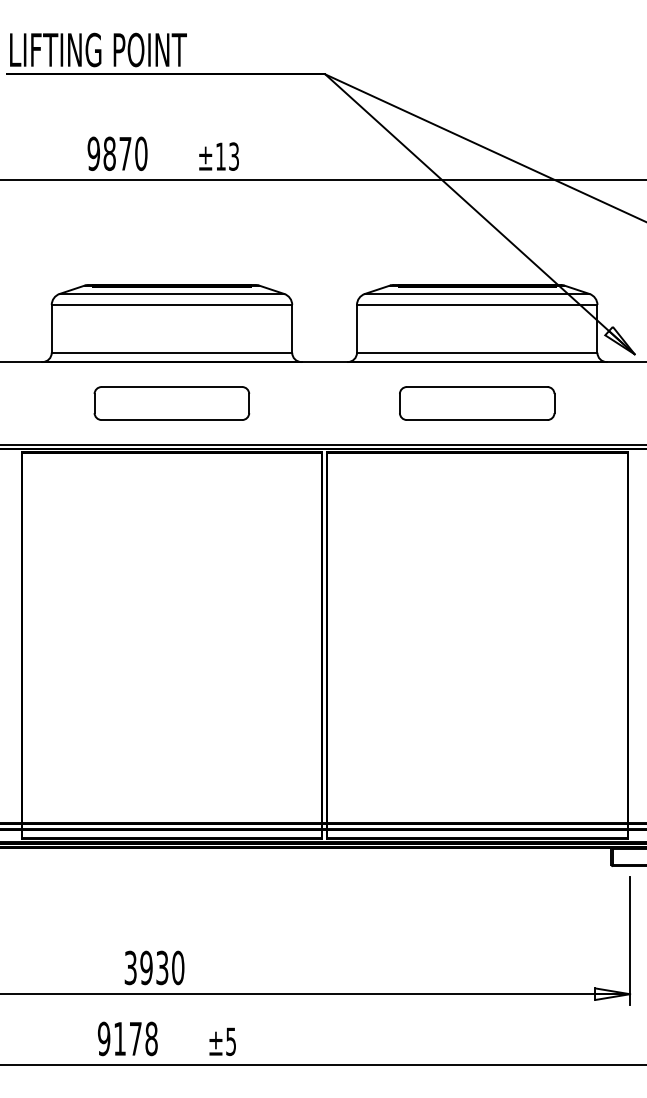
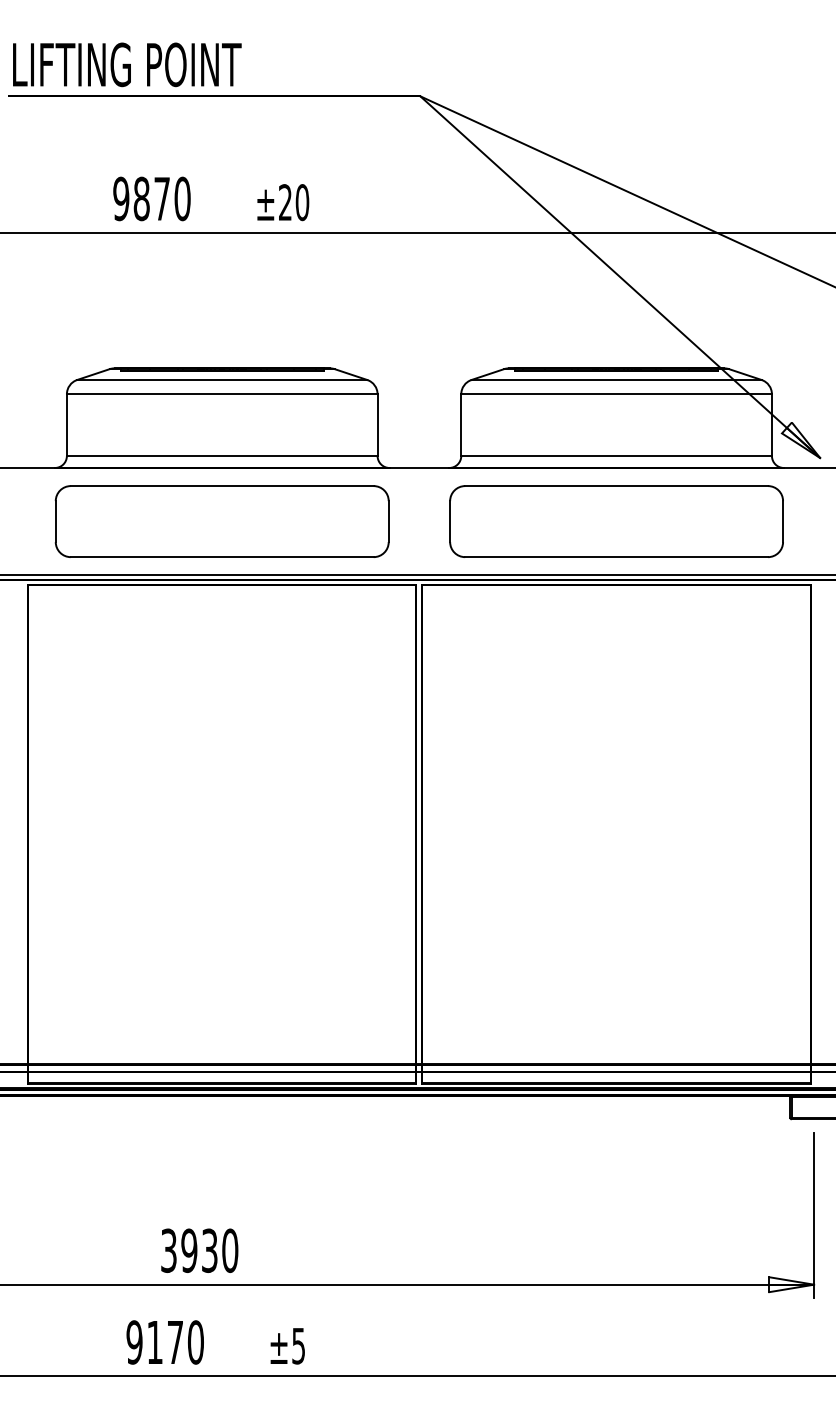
text: (227, 156) -> (294, 202), ±13 -> ±20
part: (171, 403) -> (221, 521), size x1.67
part: (477, 403) -> (616, 521), size x1.67
text: (151, 1038) -> (195, 1342), 9178 -> 9170

